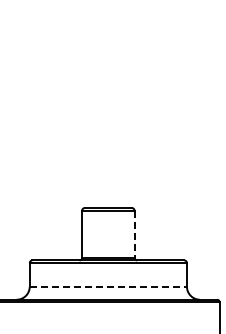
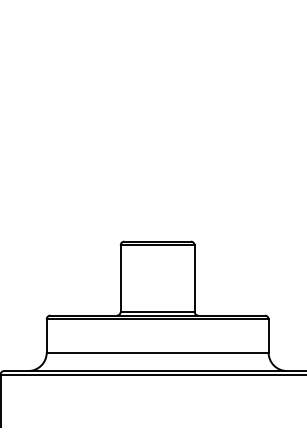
line: (134, 234) -> (194, 278), dashed -> solid
line: (108, 286) -> (157, 352), dashed -> solid

